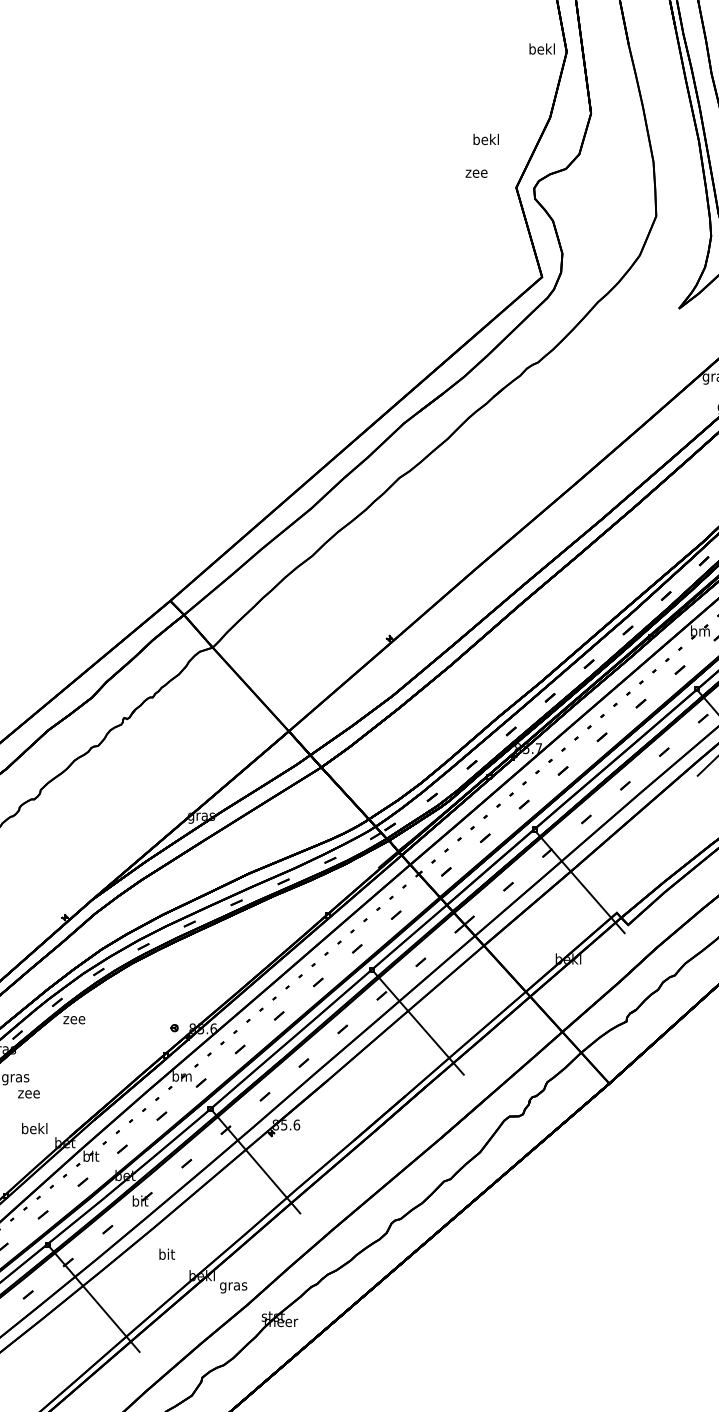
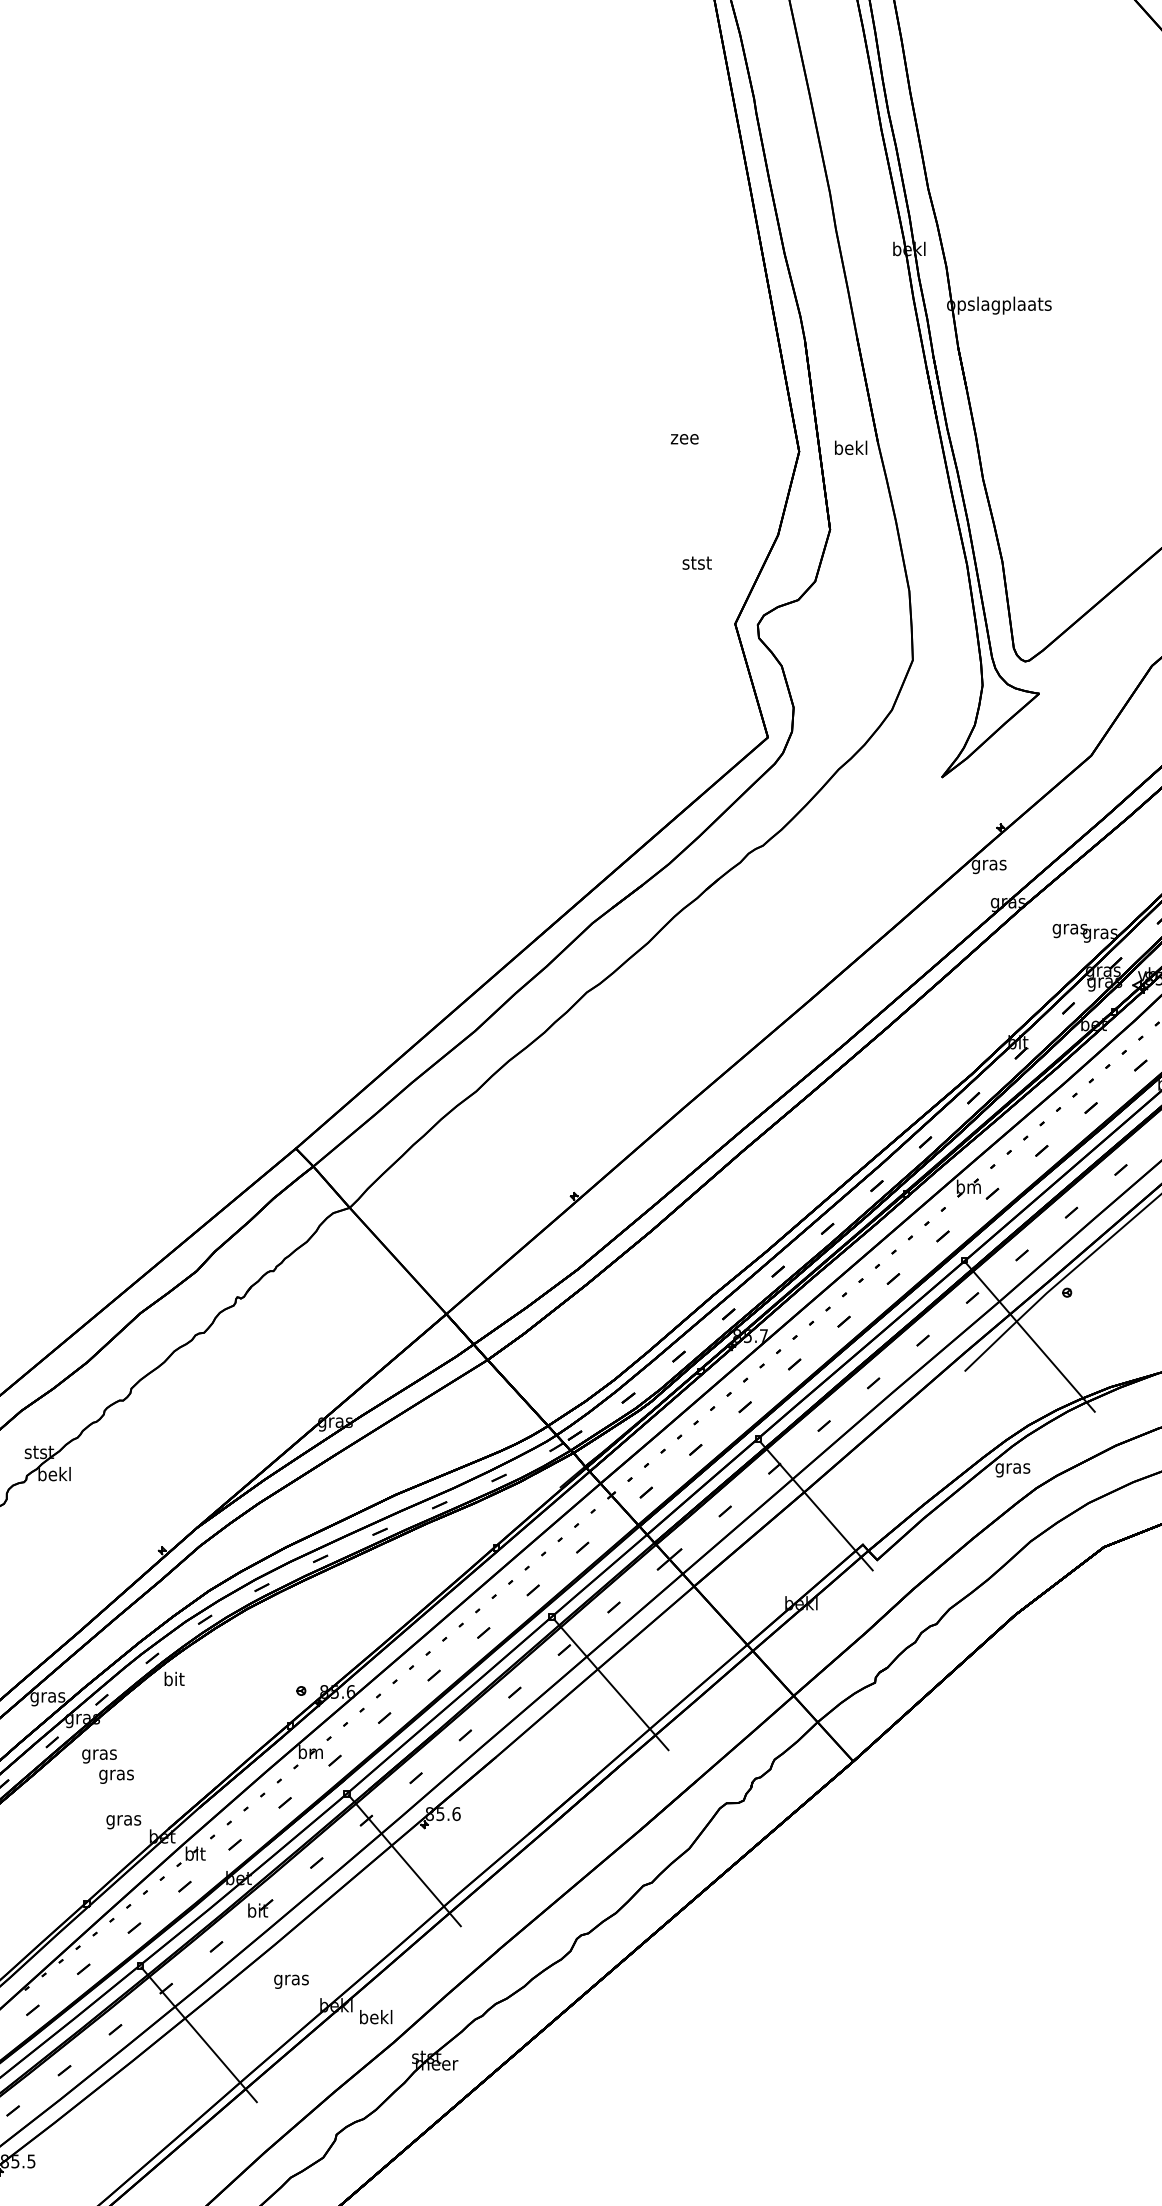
text: (542, 48) -> (851, 447), moved
text: (485, 139) -> (696, 562), bekl -> stst
text: (476, 173) -> (684, 439), moved
text: (73, 1018) -> (173, 1678), zee -> bit
text: (29, 1095) -> (116, 1776), zee -> gras
text: (34, 1130) -> (123, 1820), bekl -> gras
text: (166, 1255) -> (291, 1979), bit -> gras
text: (233, 1286) -> (375, 2018), gras -> bekl

